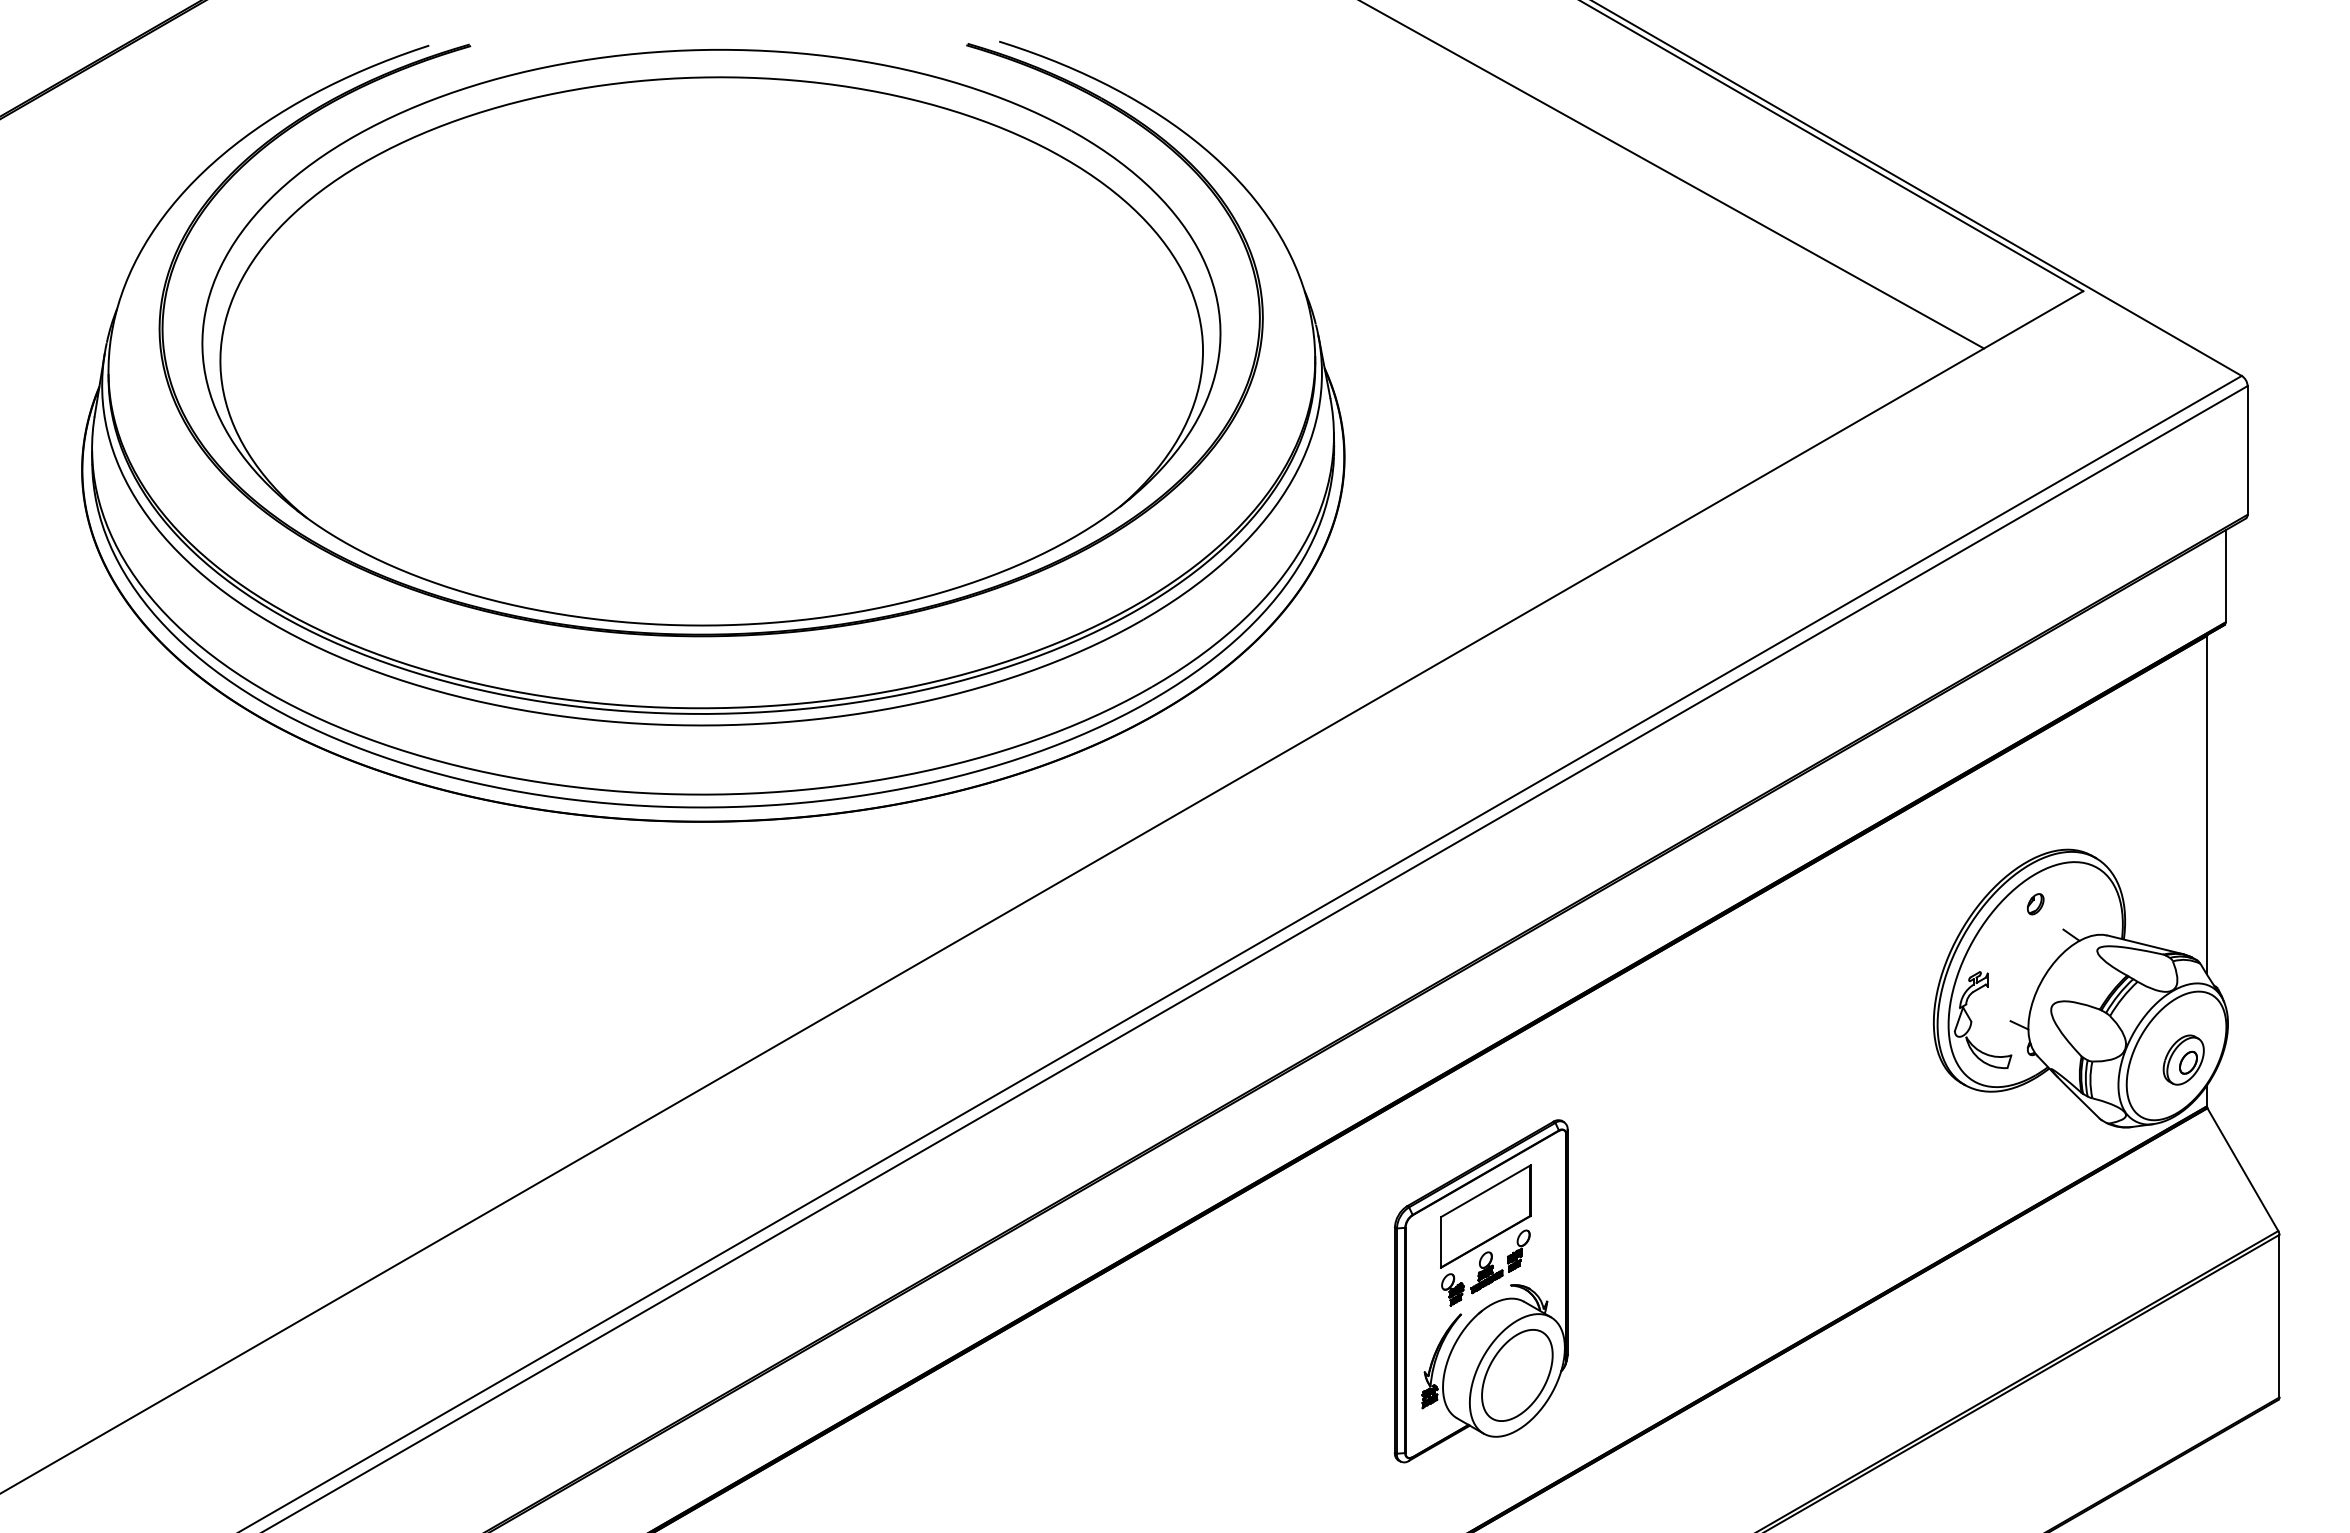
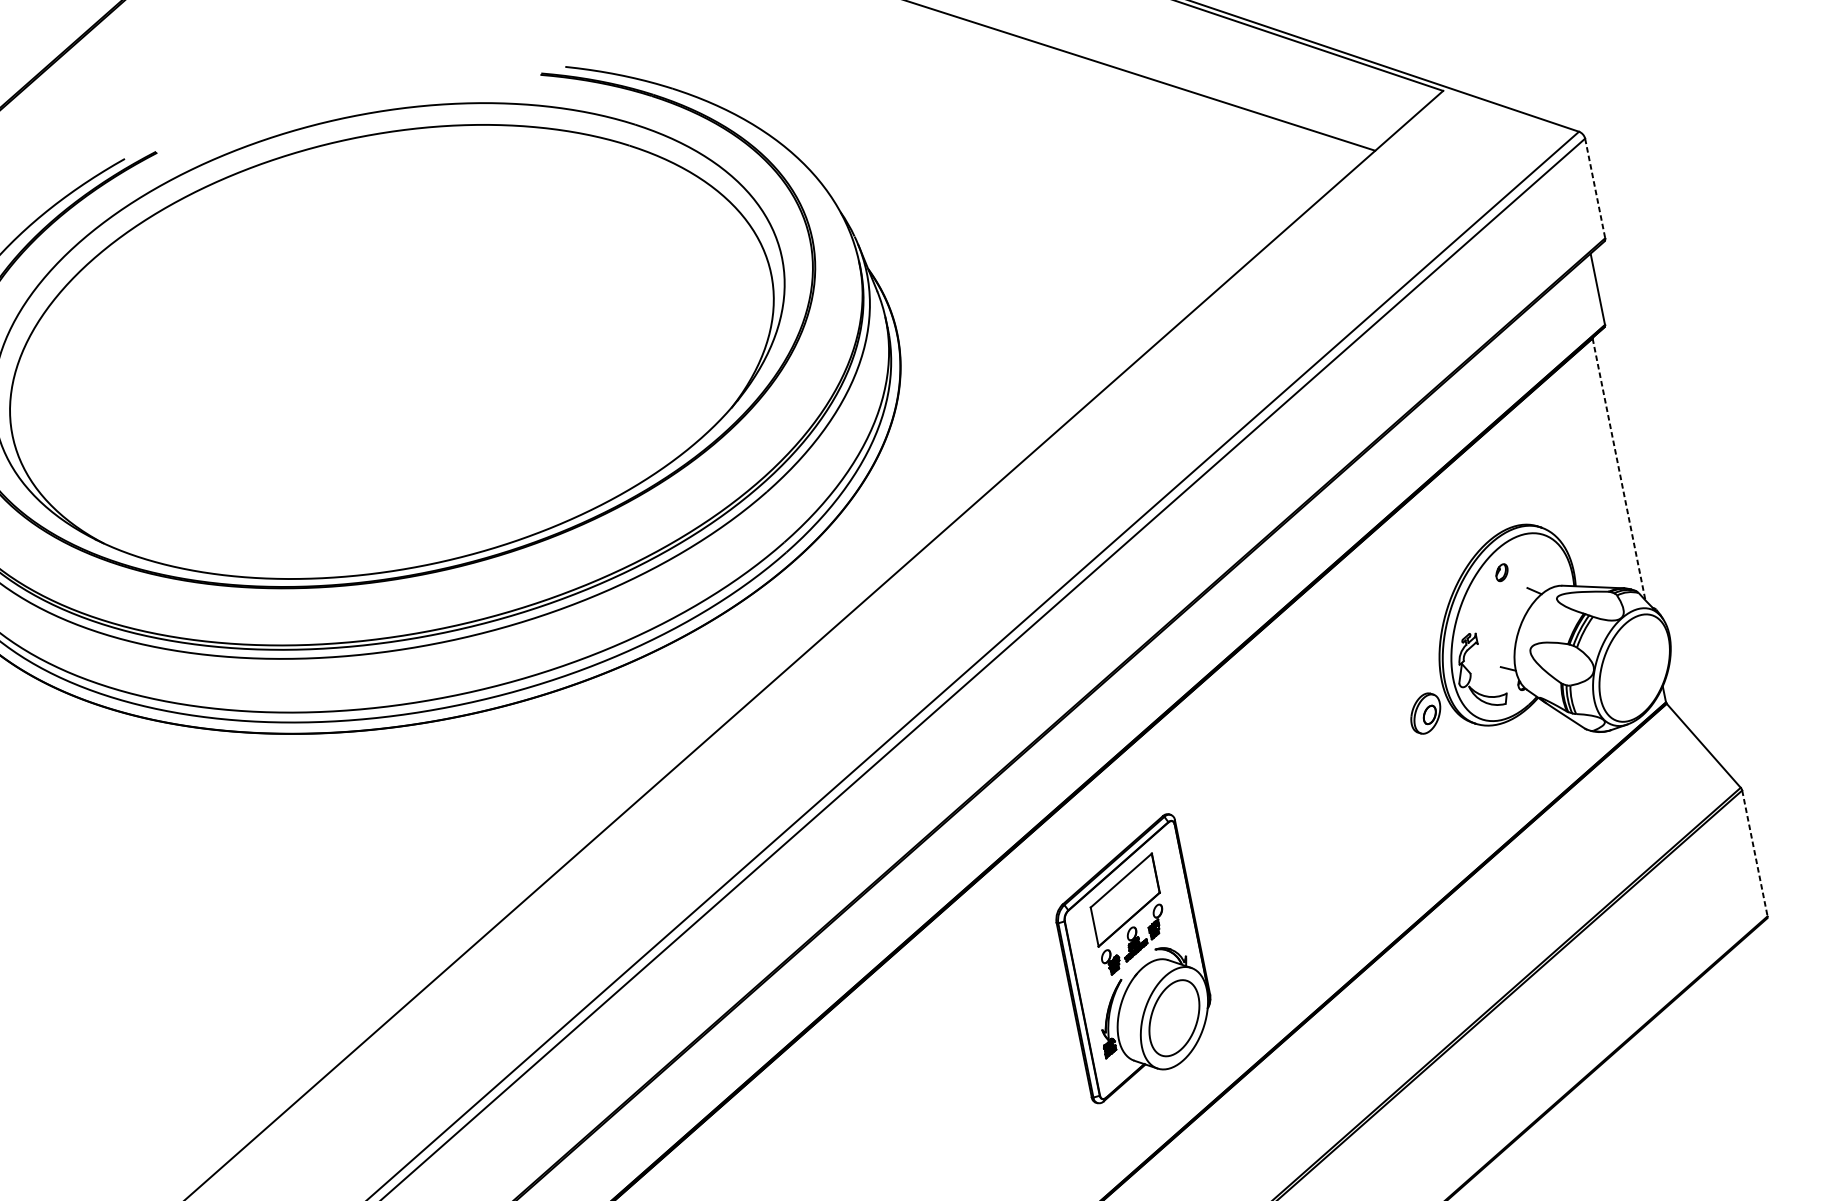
line: (2247, 450) -> (1595, 188), solid -> dashed
line: (2206, 805) -> (1618, 469), solid -> dashed
part: (2183, 1059) -> (1425, 713), moved
line: (2279, 1316) -> (1754, 853), solid -> dashed

